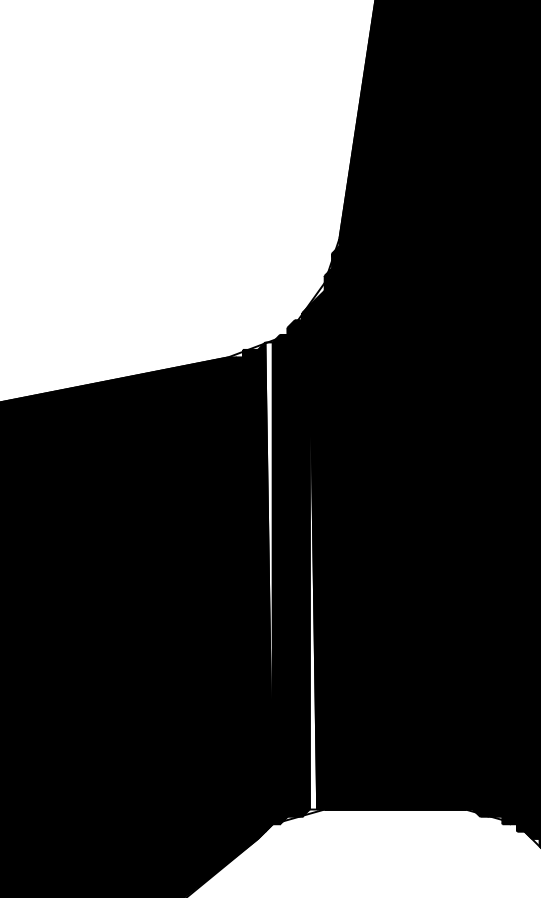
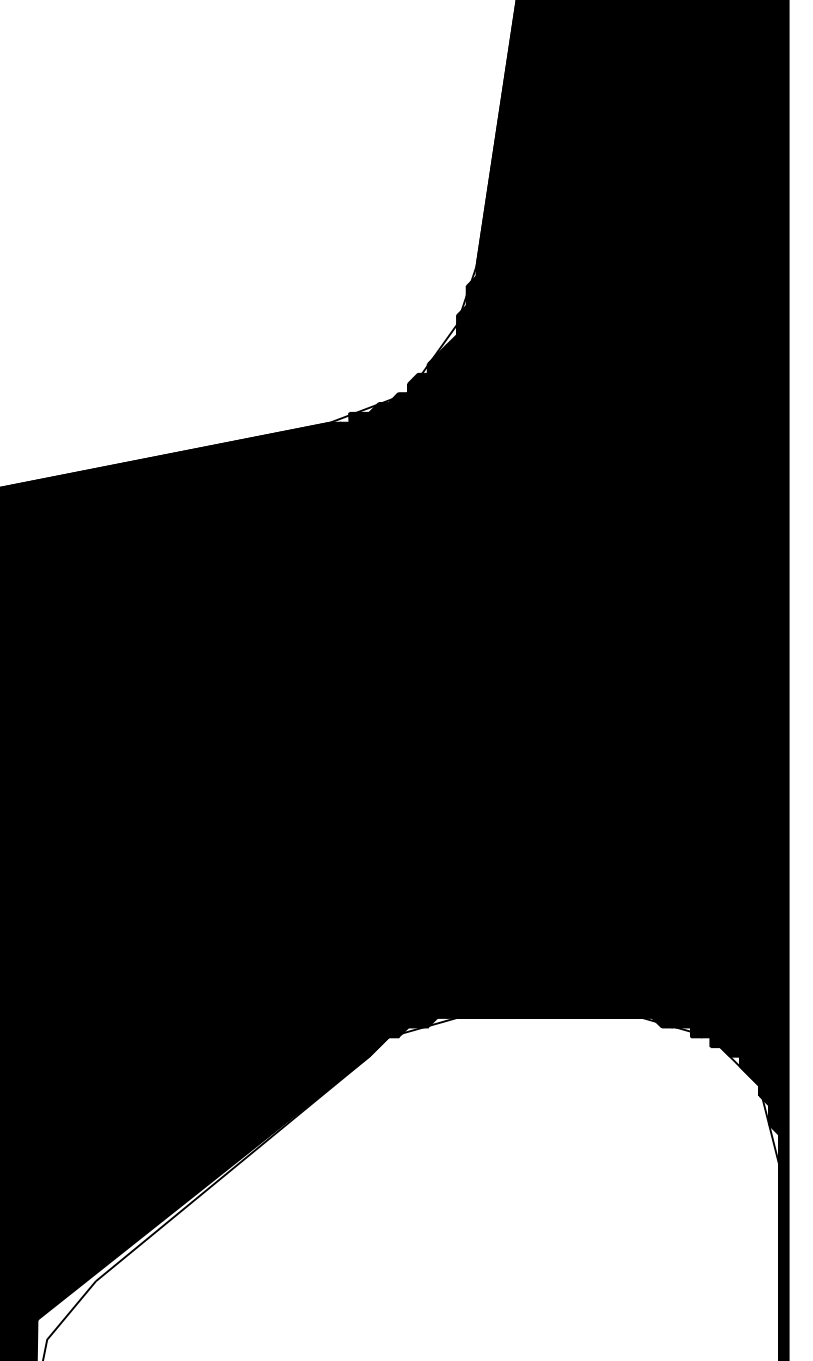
fill: (313, 556) -> (442, 685), added
fill: (268, 583) -> (383, 720), added

